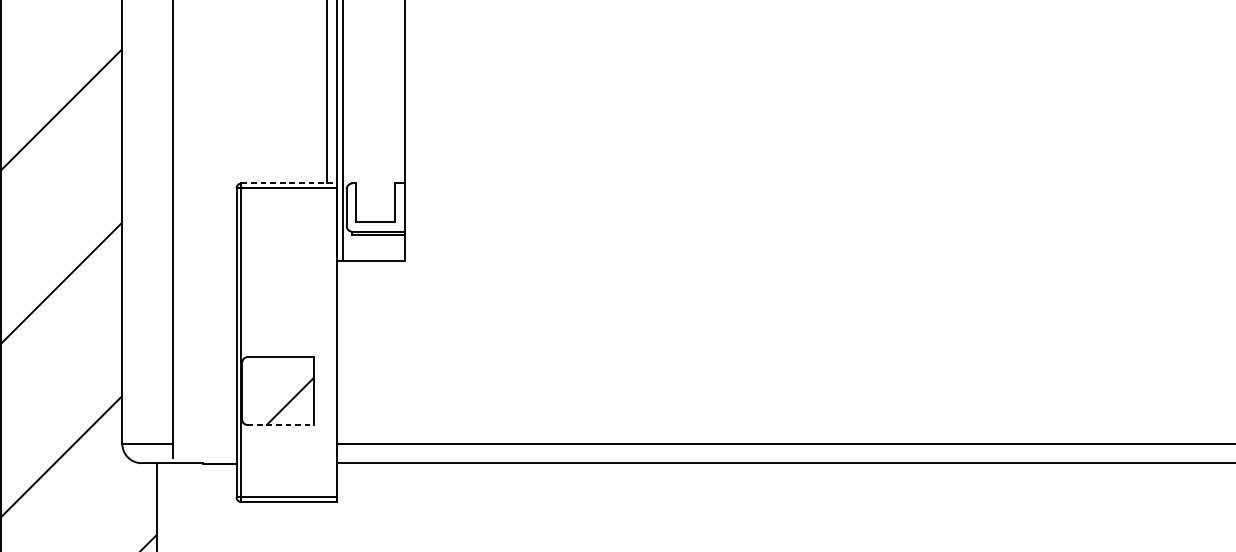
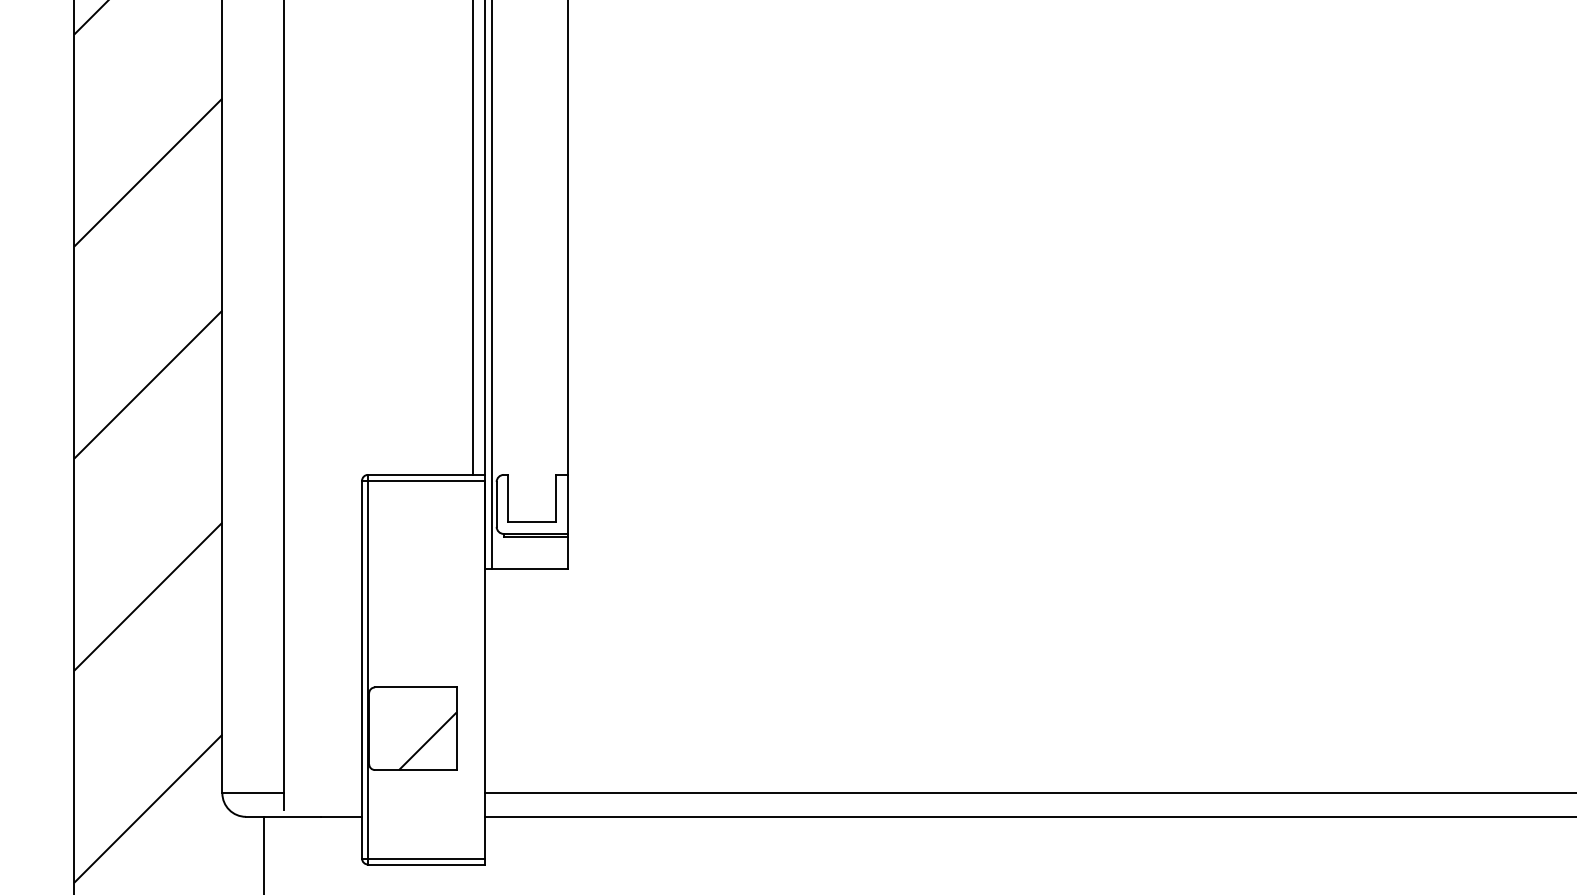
line: (289, 183) -> (426, 474), dashed -> solid
line: (280, 425) -> (415, 770), dashed -> solid

